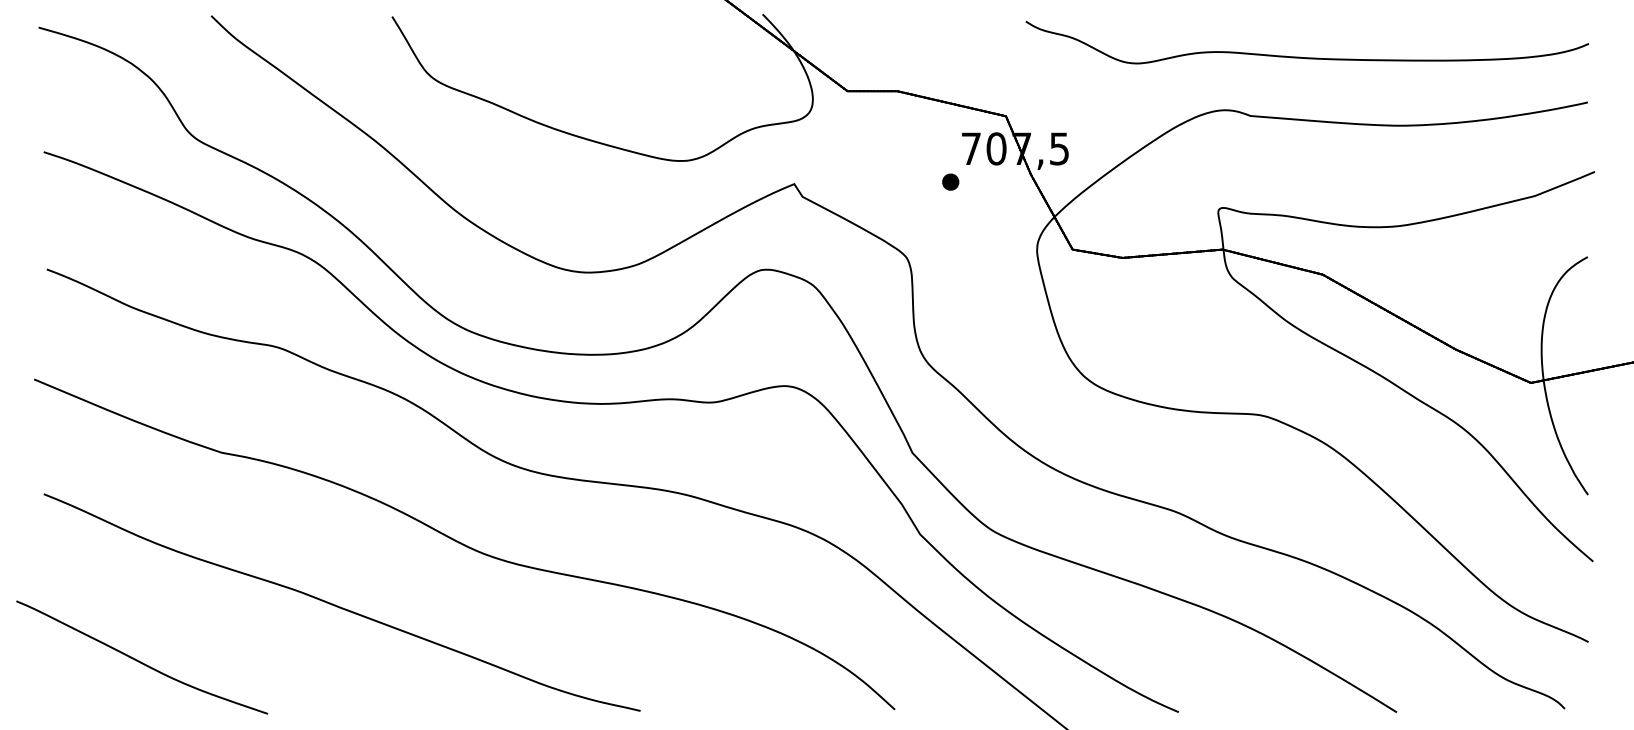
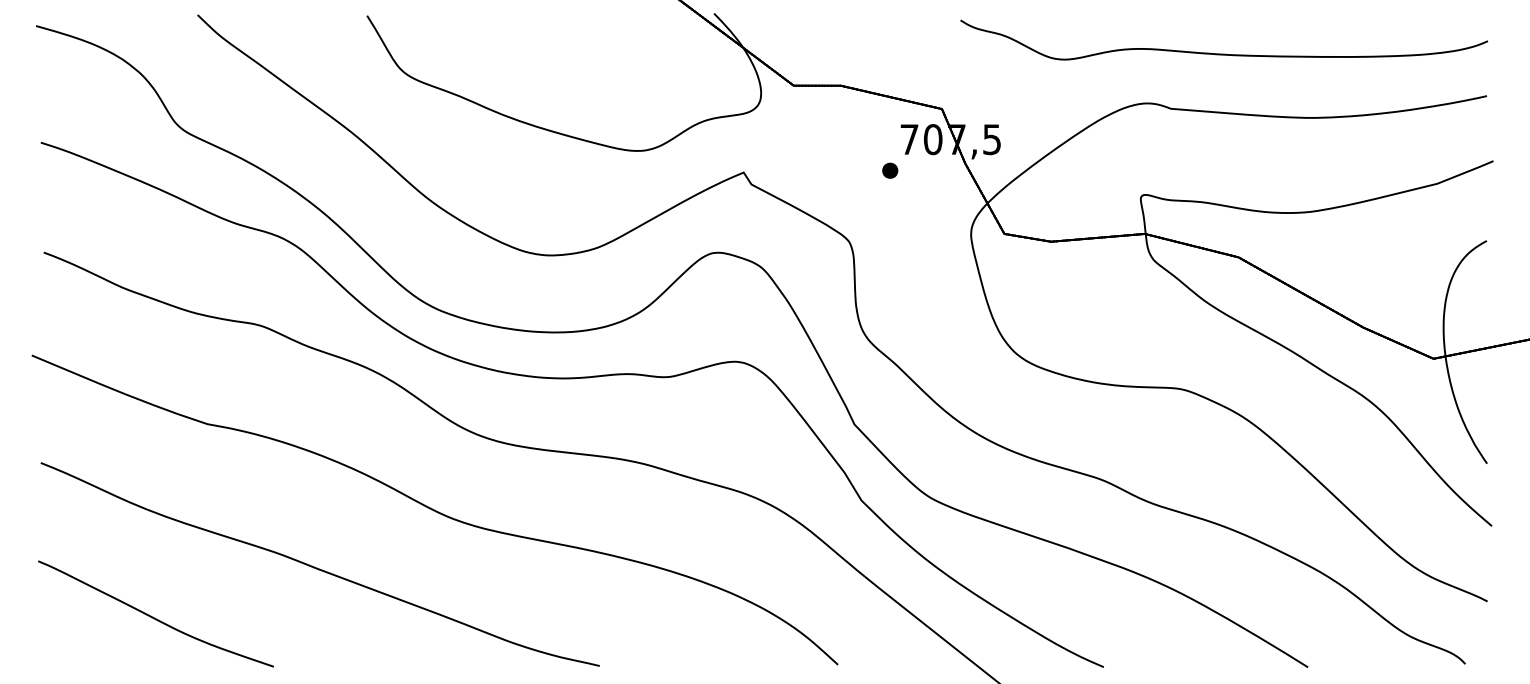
curve: (140, 661) -> (154, 617), moved

